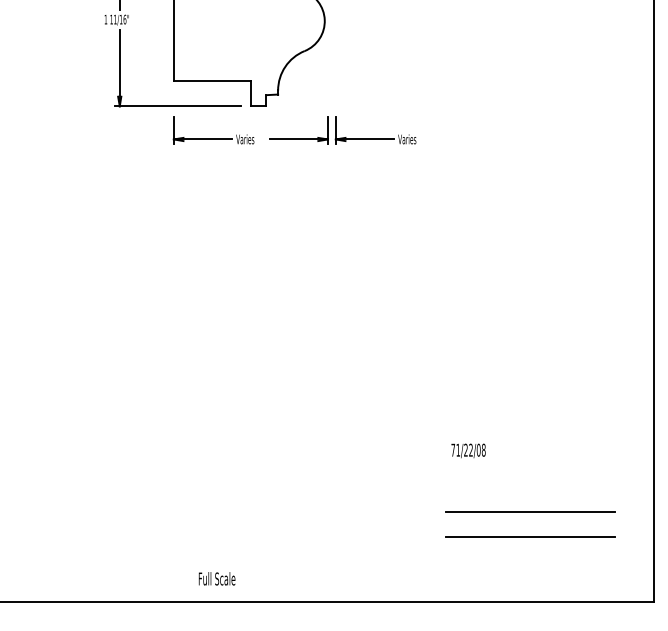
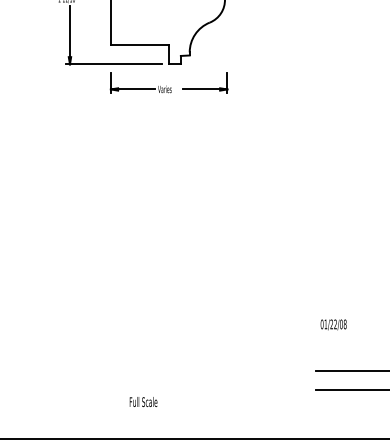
part: (375, 138) -> (263, 88), removed
text: (453, 449) -> (322, 323), 71/22/08 -> 01/22/08
text: (216, 578) -> (143, 401), moved

